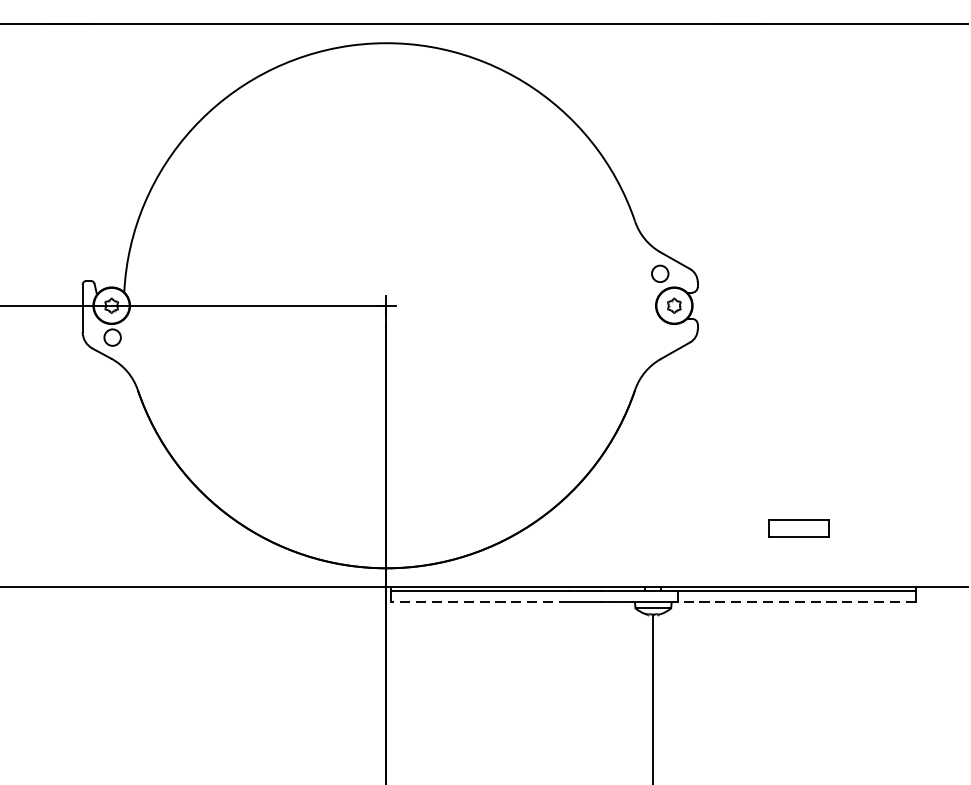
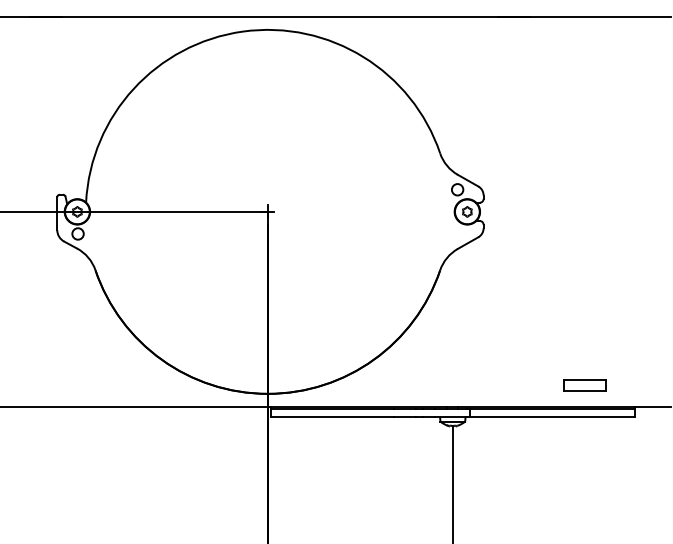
part: (798, 528) -> (584, 385), moved
line: (479, 602) -> (332, 417), dashed -> solid
line: (795, 602) -> (551, 417), dashed -> solid

